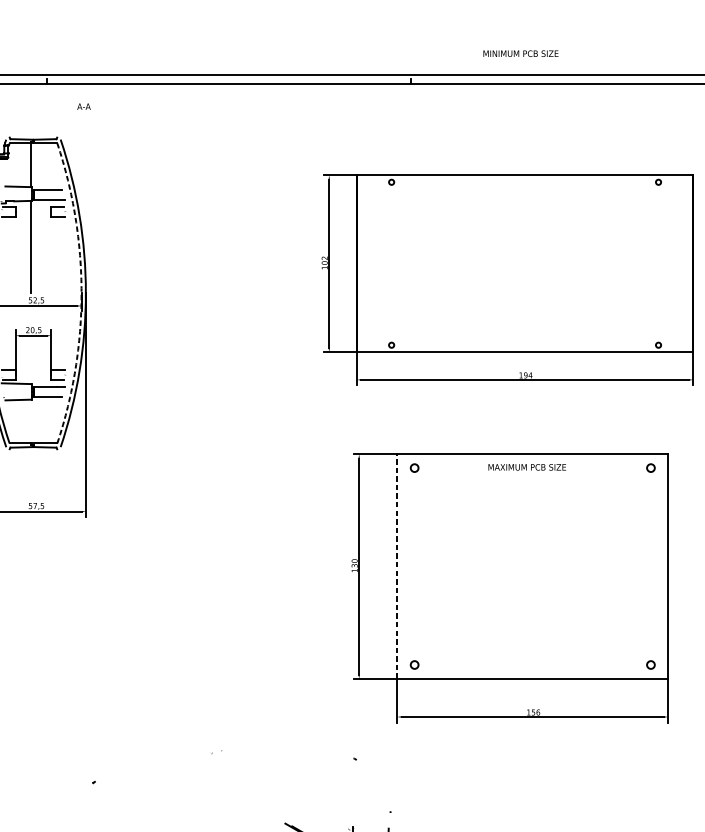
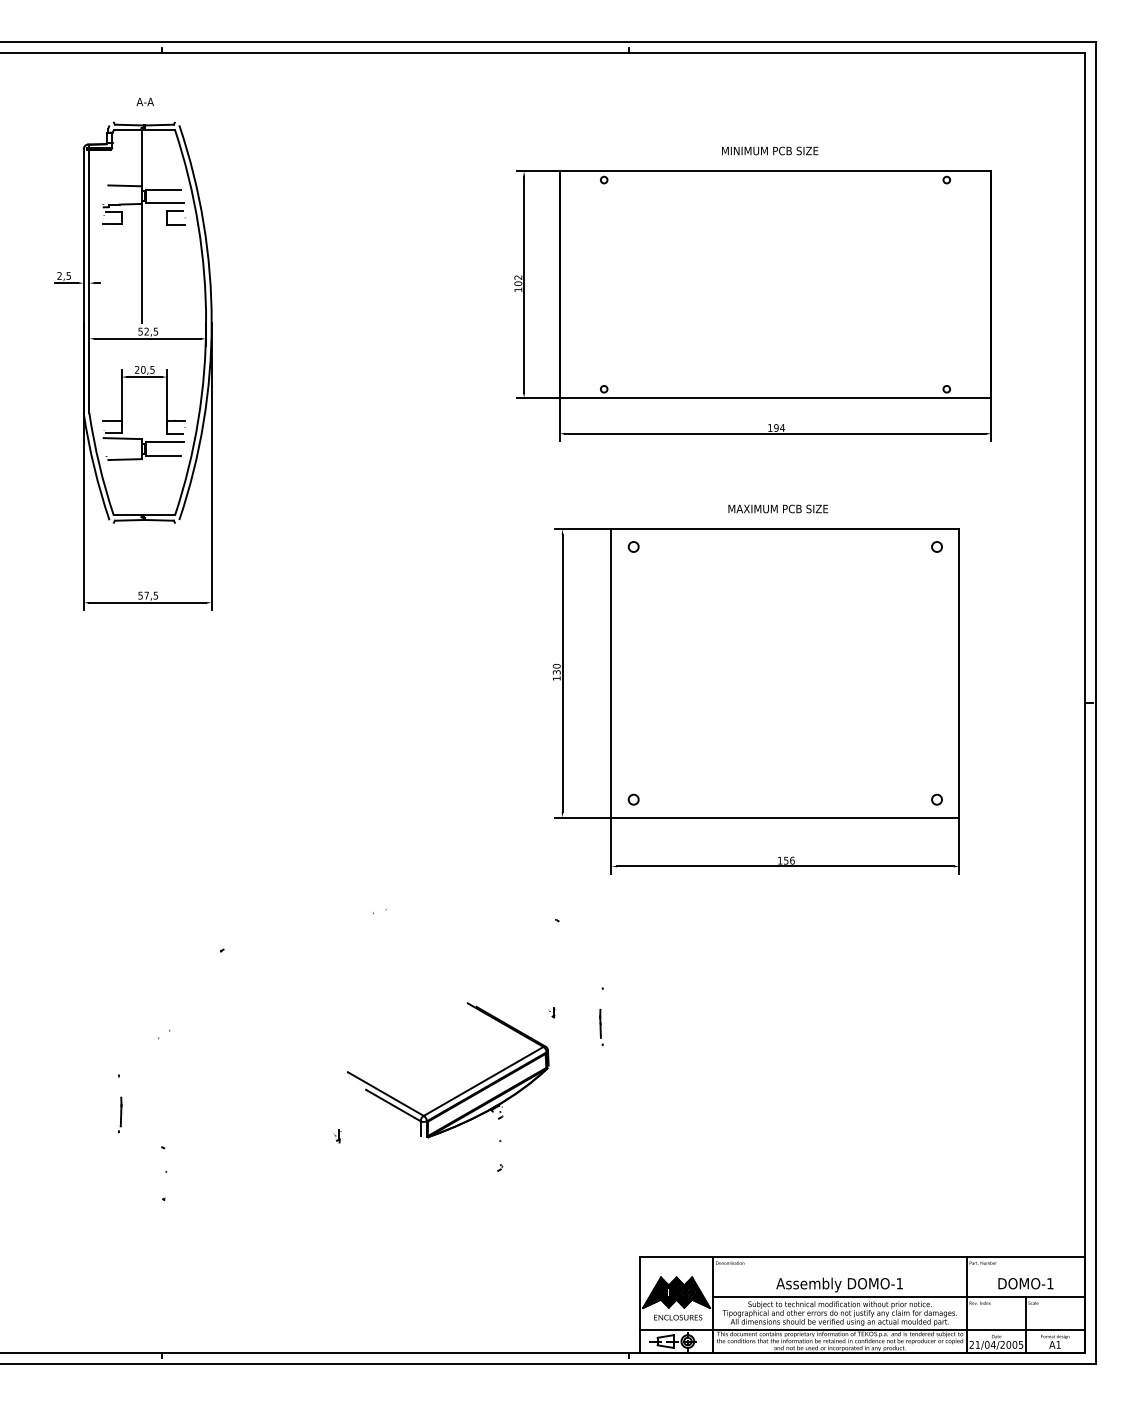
text: (521, 53) -> (770, 150), moved
text: (83, 106) -> (144, 101), moved
arc: (81, 293) -> (206, 322), dashed -> solid
text: (527, 466) -> (778, 508), moved
line: (397, 565) -> (611, 672), dashed -> solid

